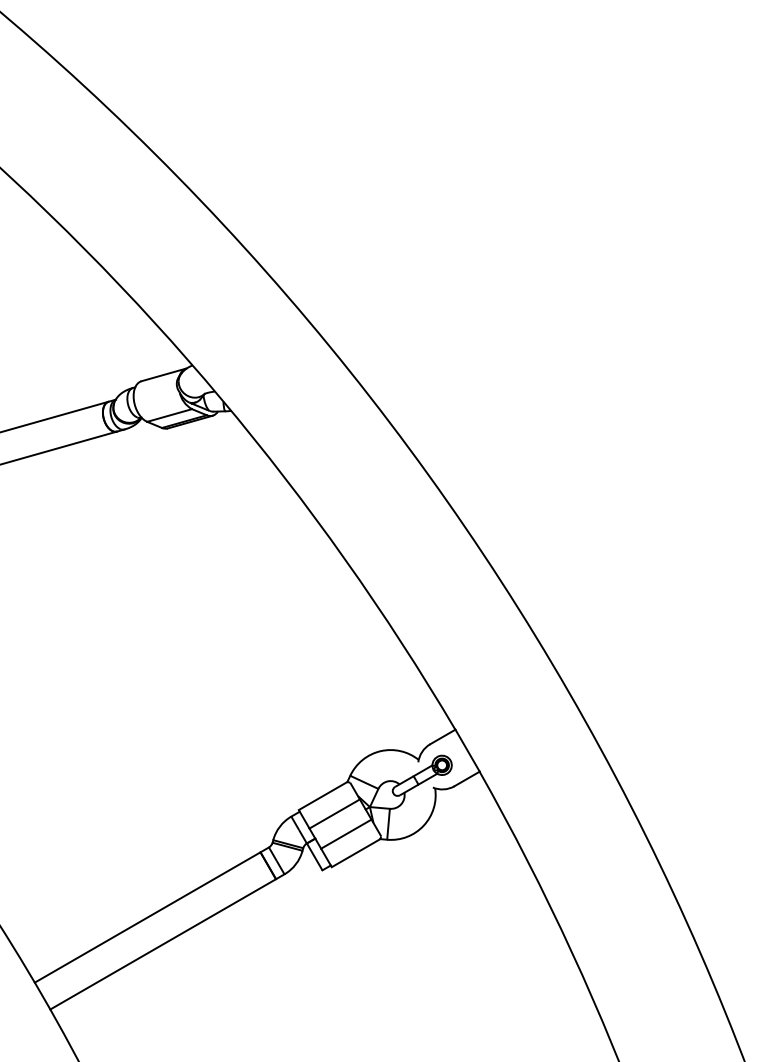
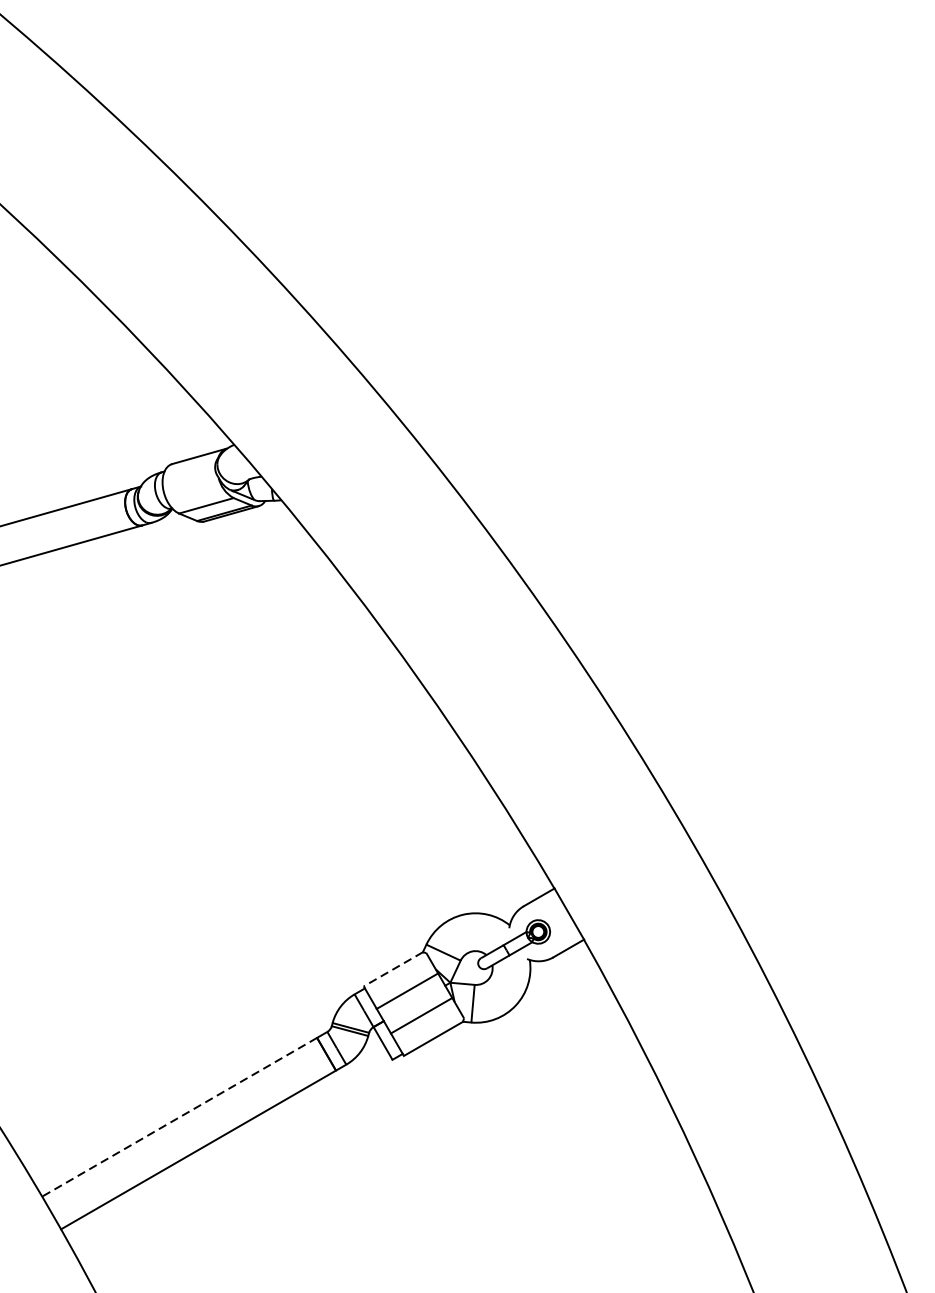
line: (322, 796) -> (392, 969), solid -> dashed
line: (147, 917) -> (179, 1117), solid -> dashed

